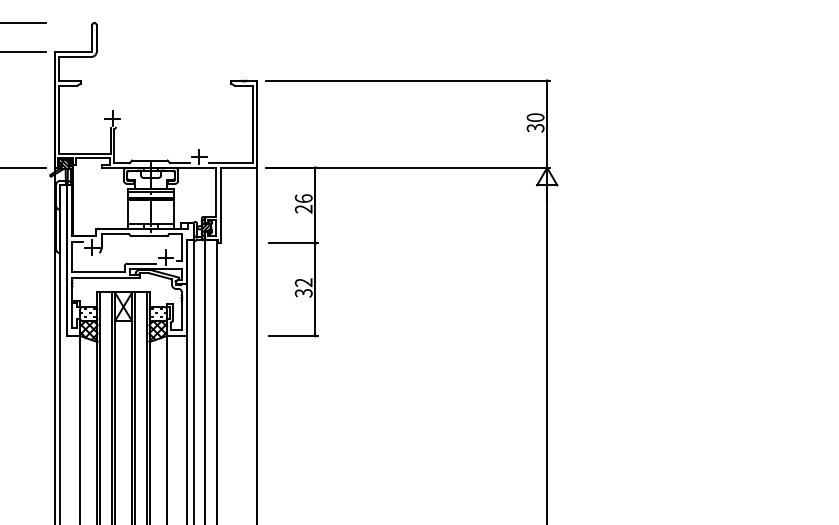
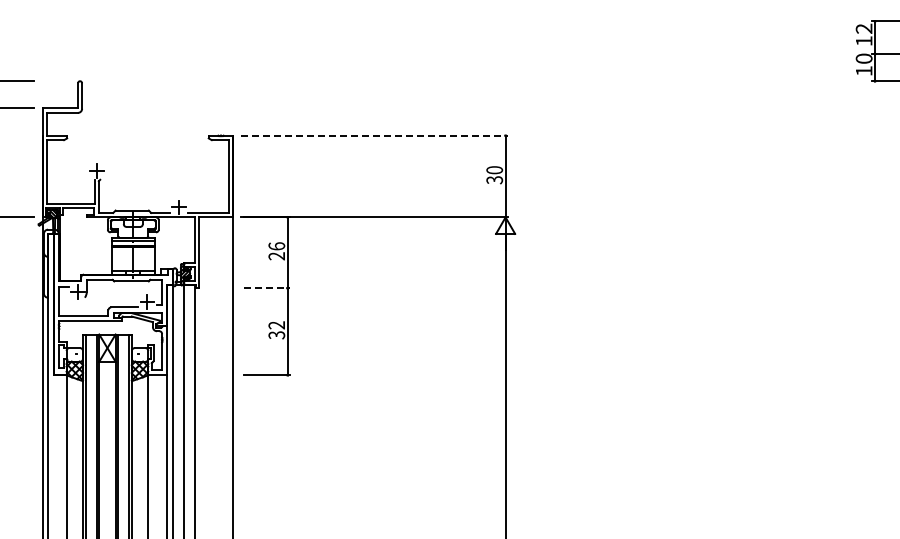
line: (408, 80) -> (375, 135), solid -> dashed
line: (293, 243) -> (267, 288), solid -> dashed

